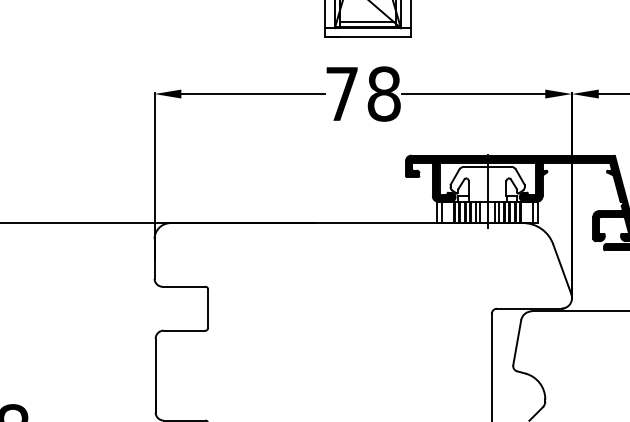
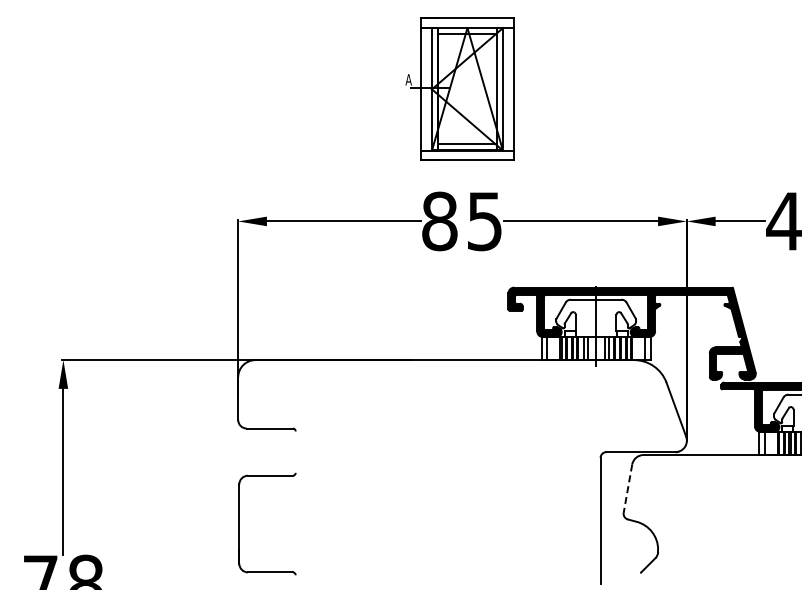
text: (363, 94) -> (462, 221), 78 -> 85
line: (207, 308) -> (295, 451), removed
line: (516, 342) -> (627, 488), solid -> dashed

